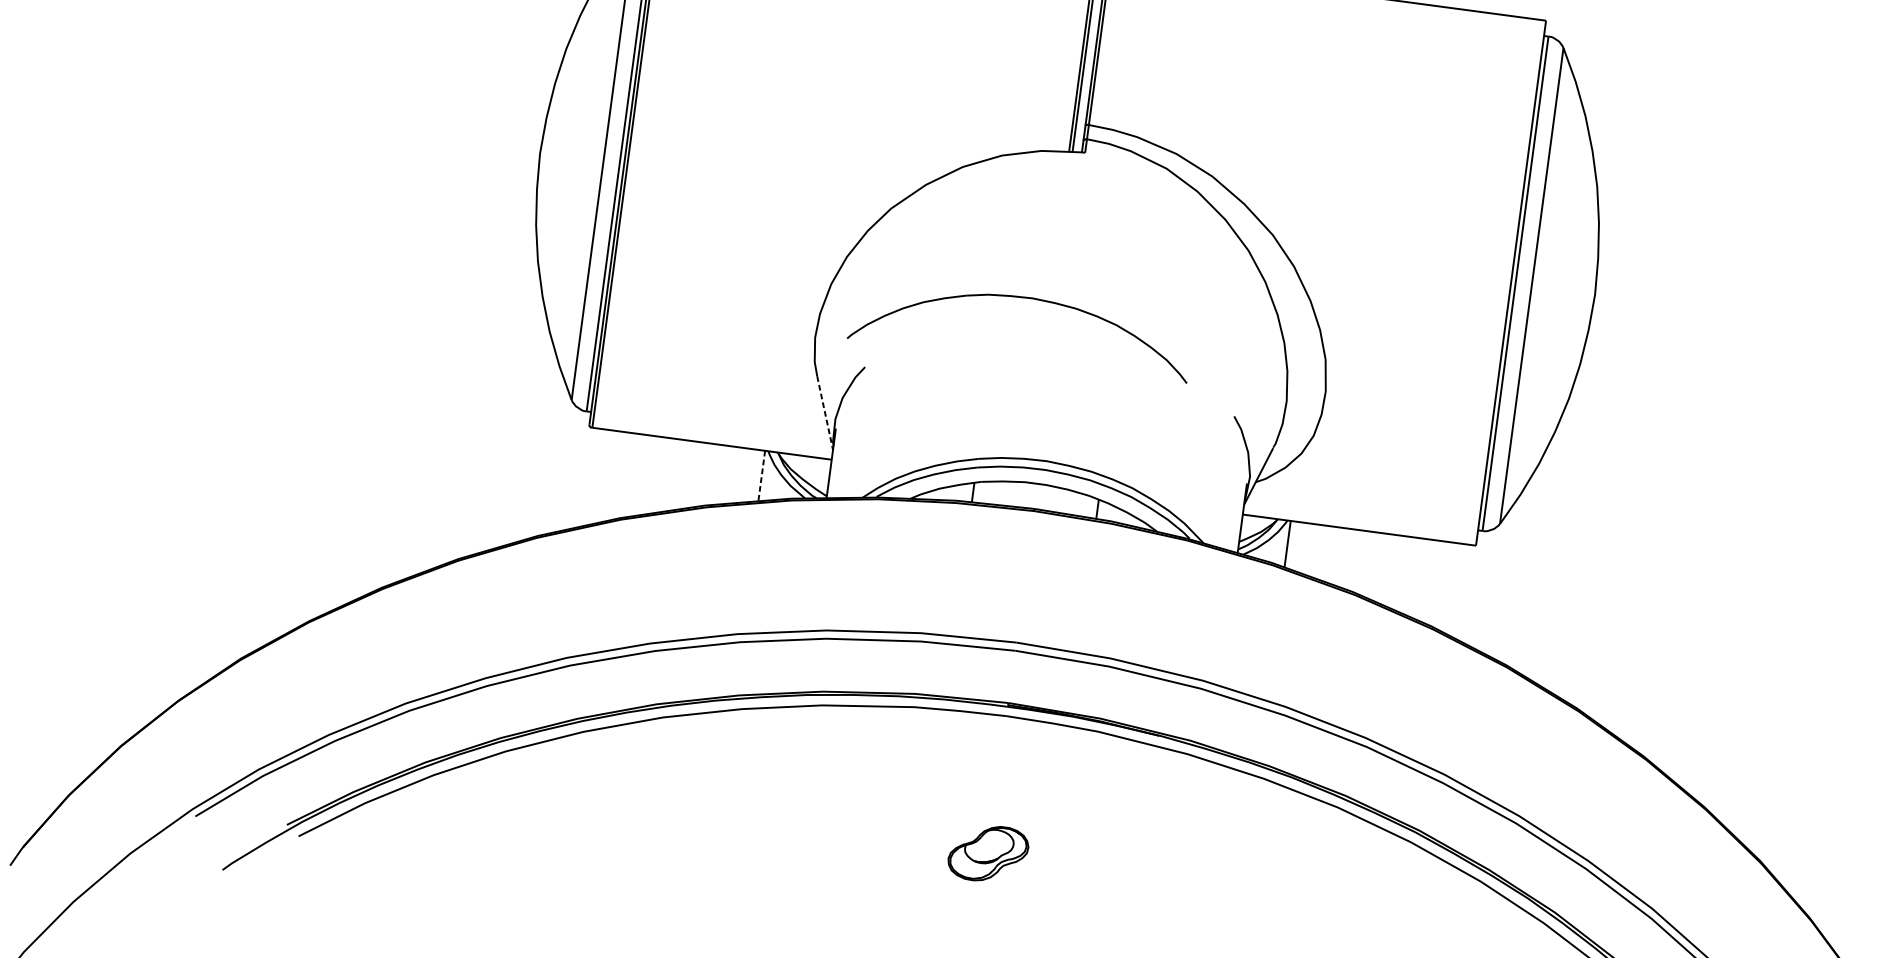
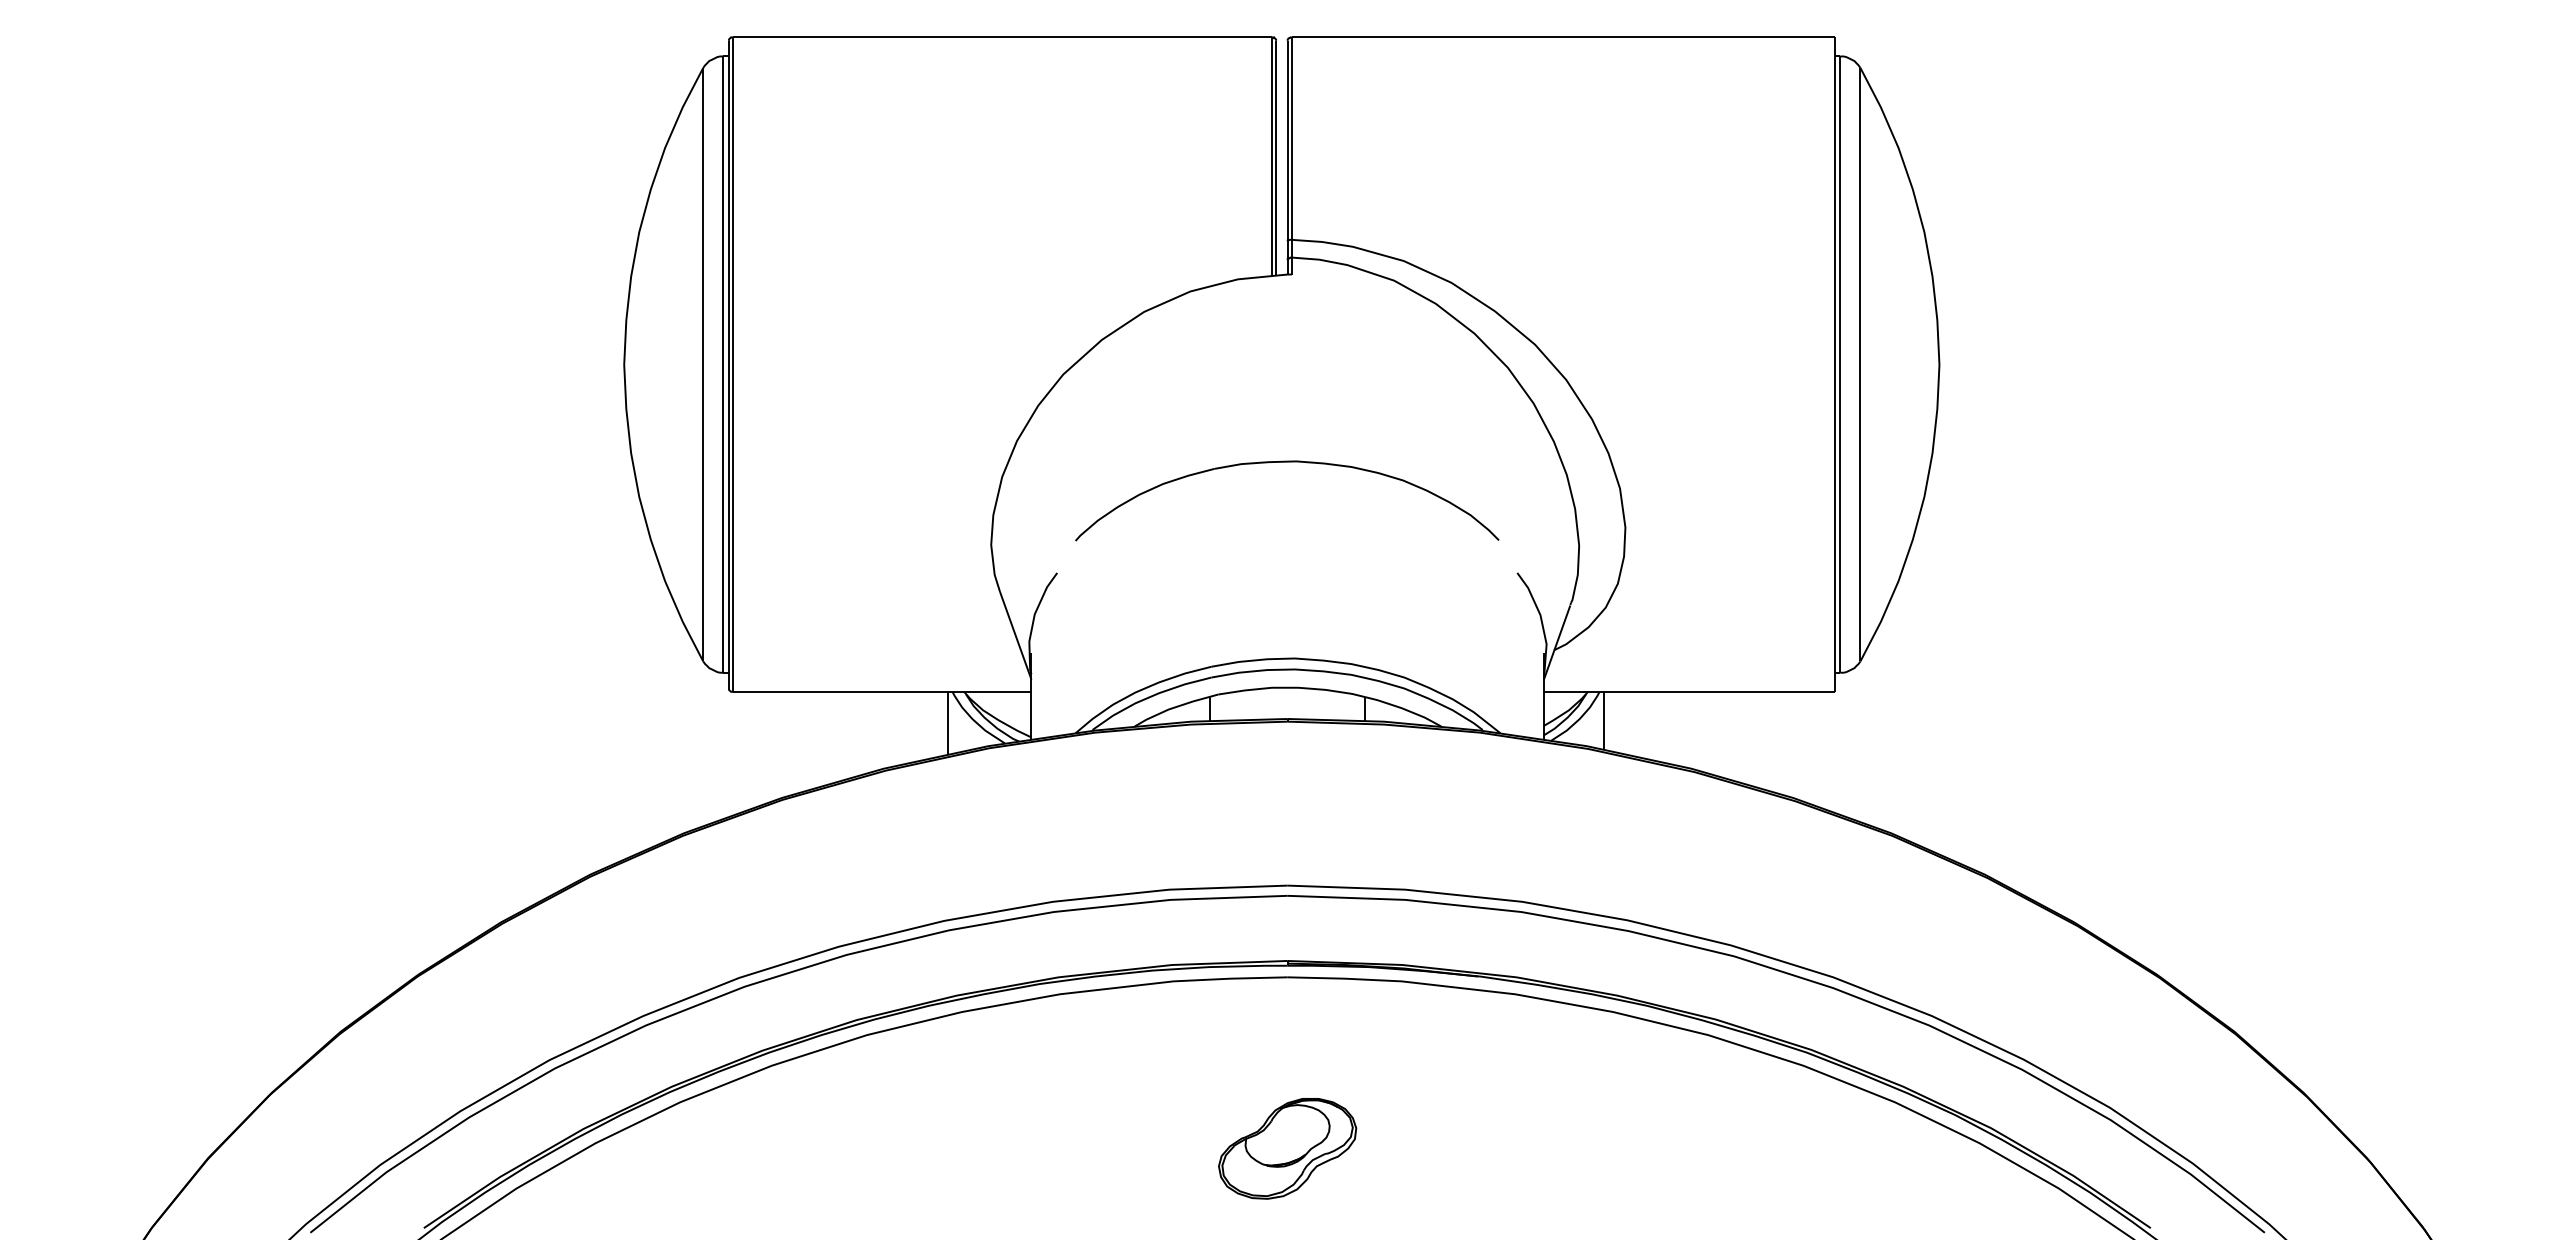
part: (1025, 298) -> (1287, 462), moved
line: (824, 412) -> (1015, 635), dashed -> solid
line: (761, 476) -> (948, 723), dashed -> solid
part: (988, 853) -> (1287, 1148), size x1.43

